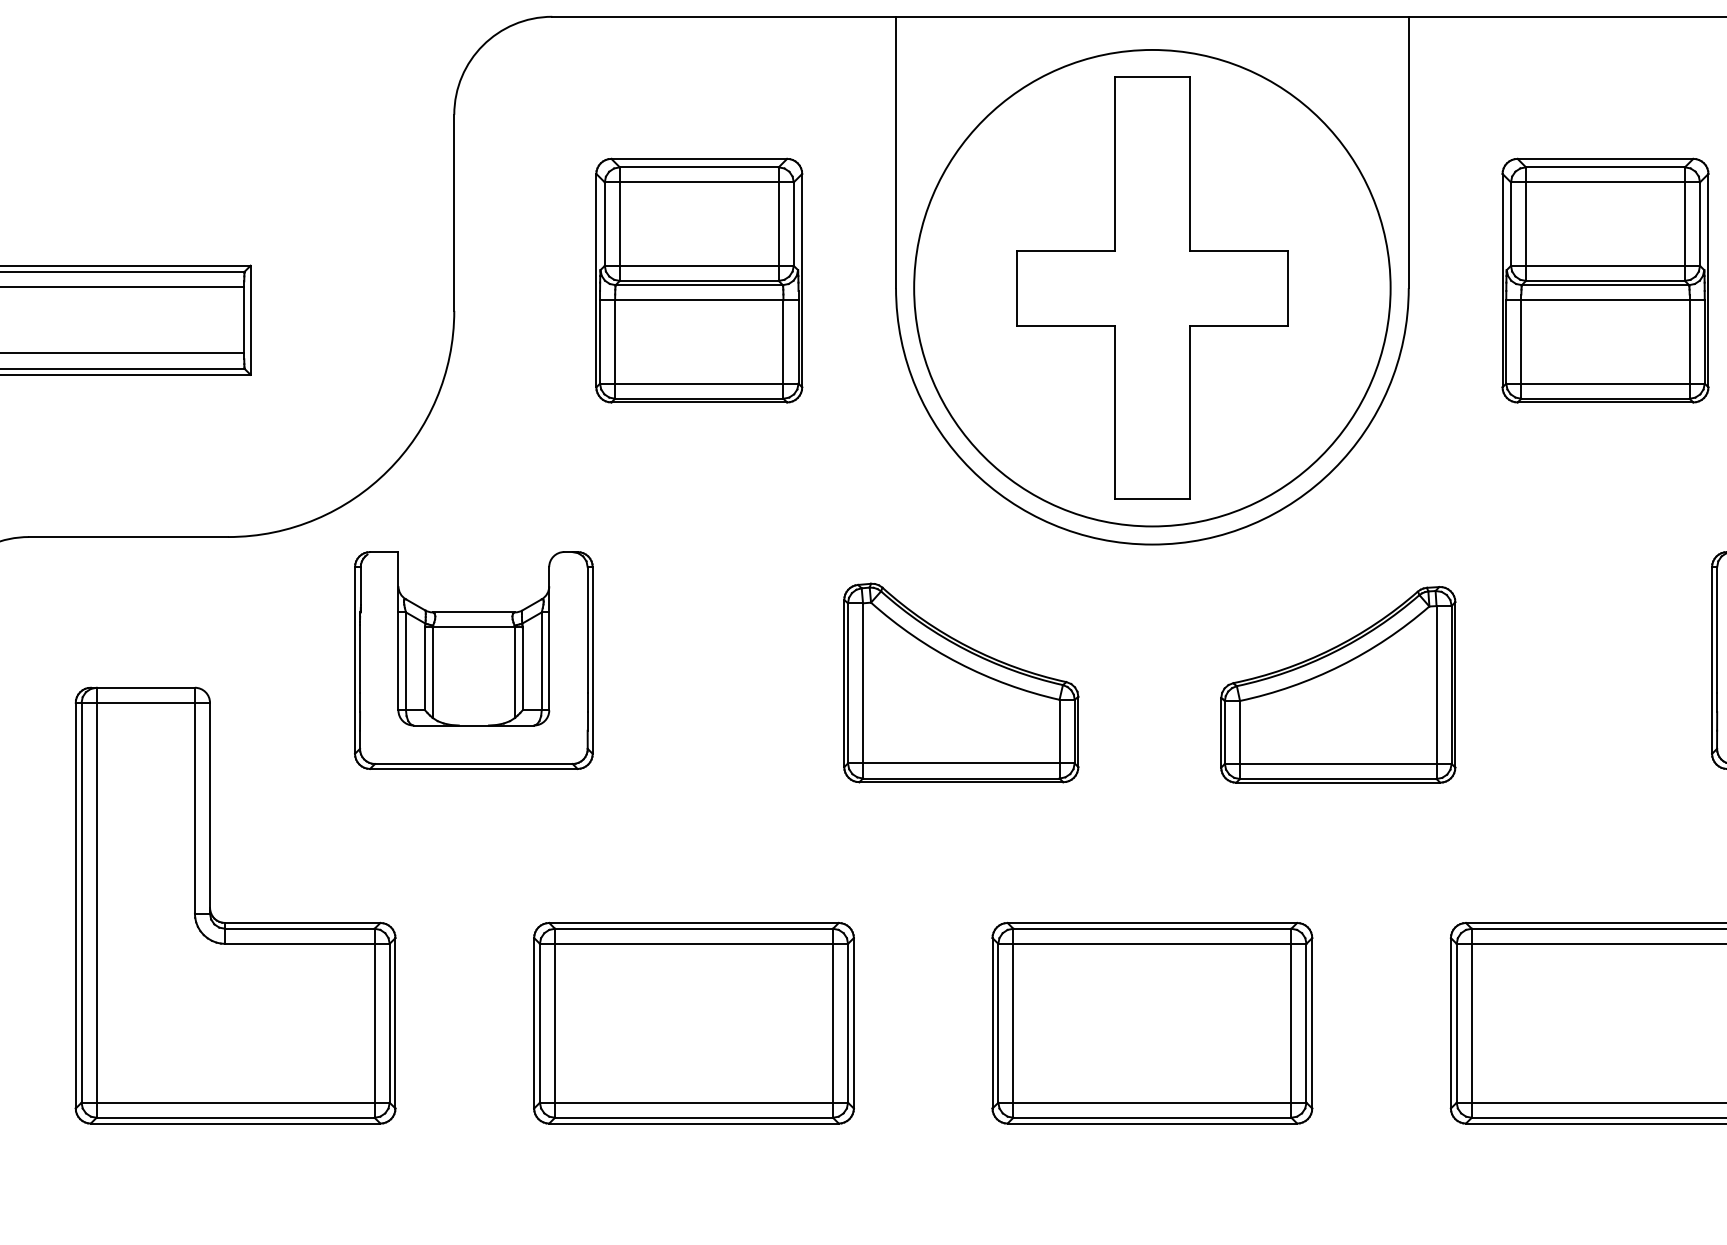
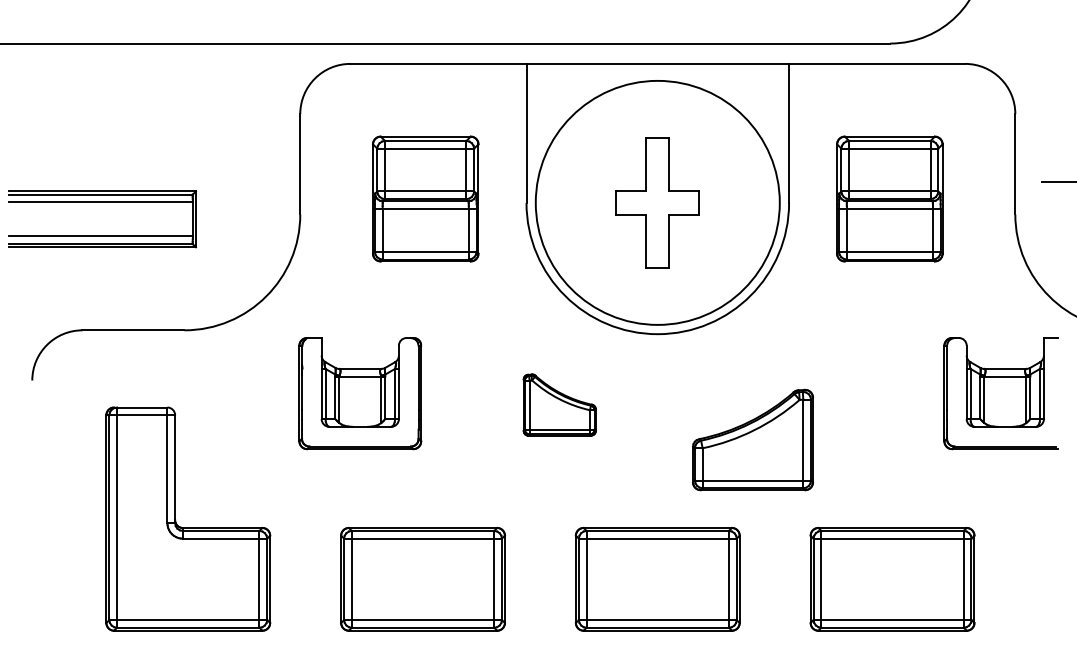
part: (1151, 287) -> (657, 202), size x0.6
part: (474, 660) -> (360, 393), moved
part: (960, 681) -> (559, 404), size x0.6
part: (1337, 683) -> (752, 439), moved

